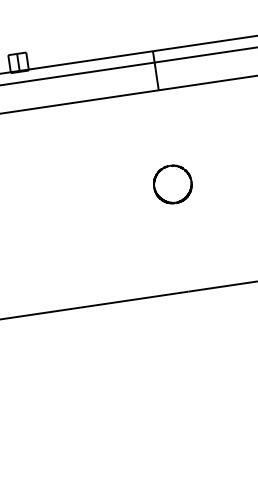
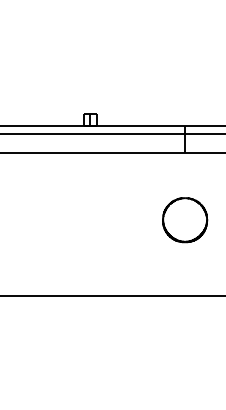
part: (173, 184) -> (185, 220), size x1.67

